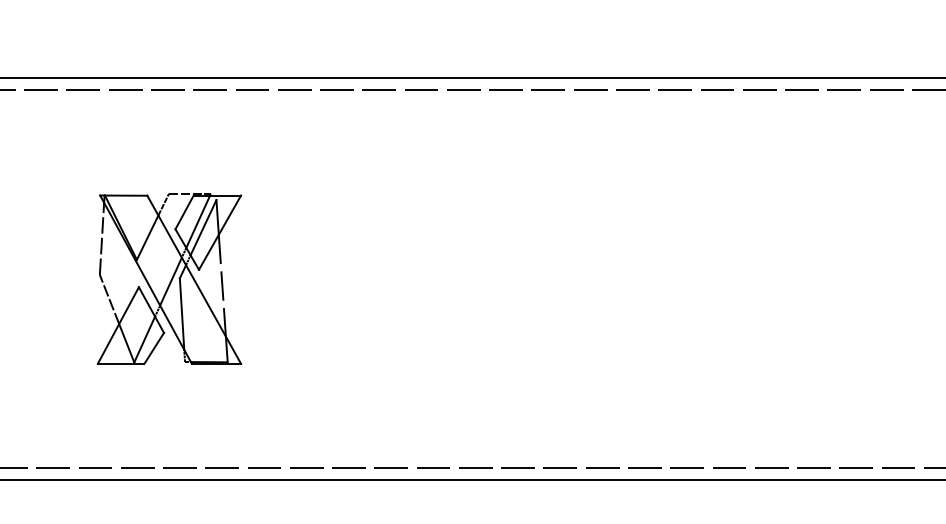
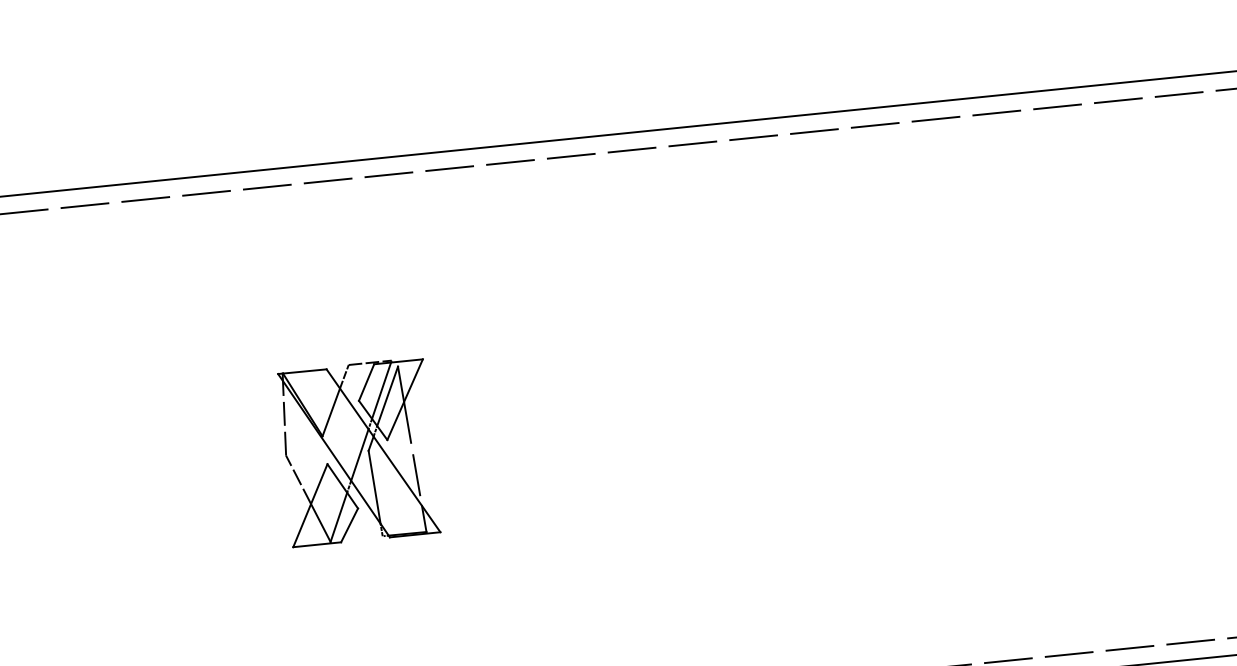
part: (169, 278) -> (357, 451), size x0.71

